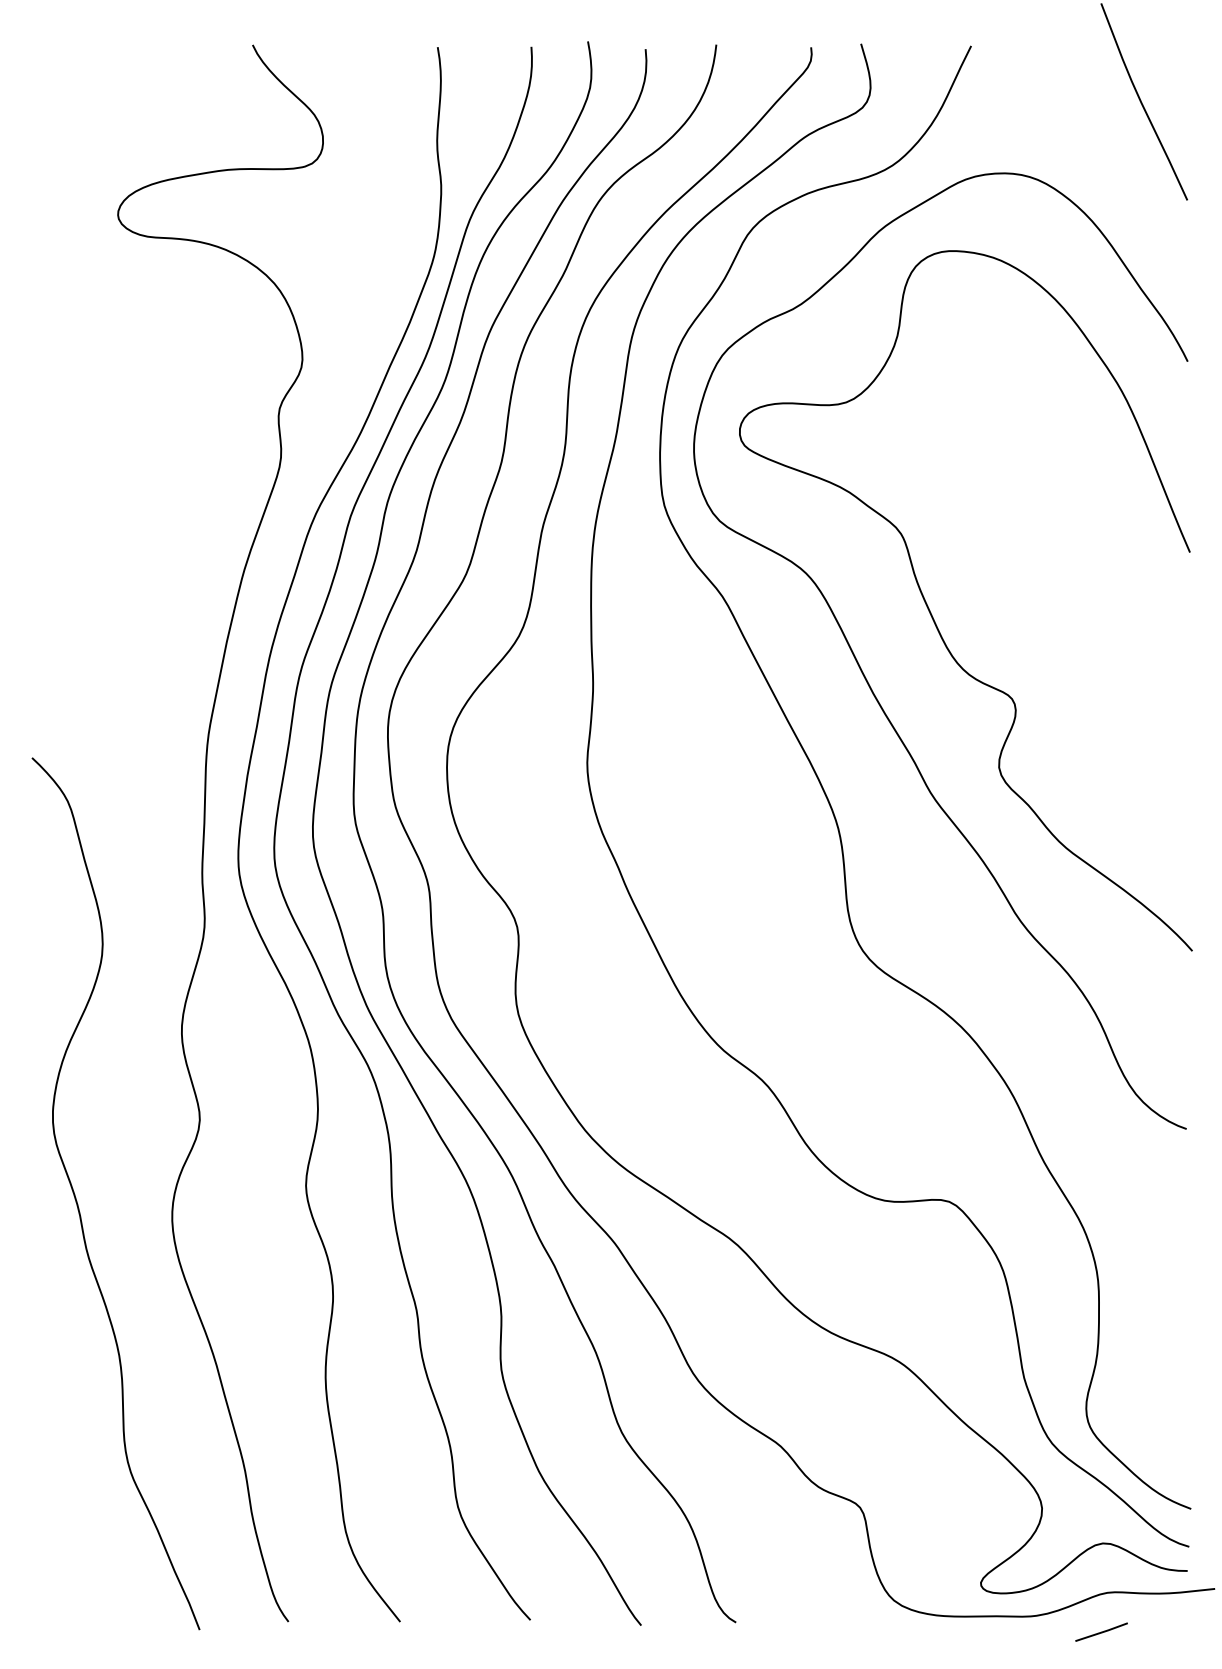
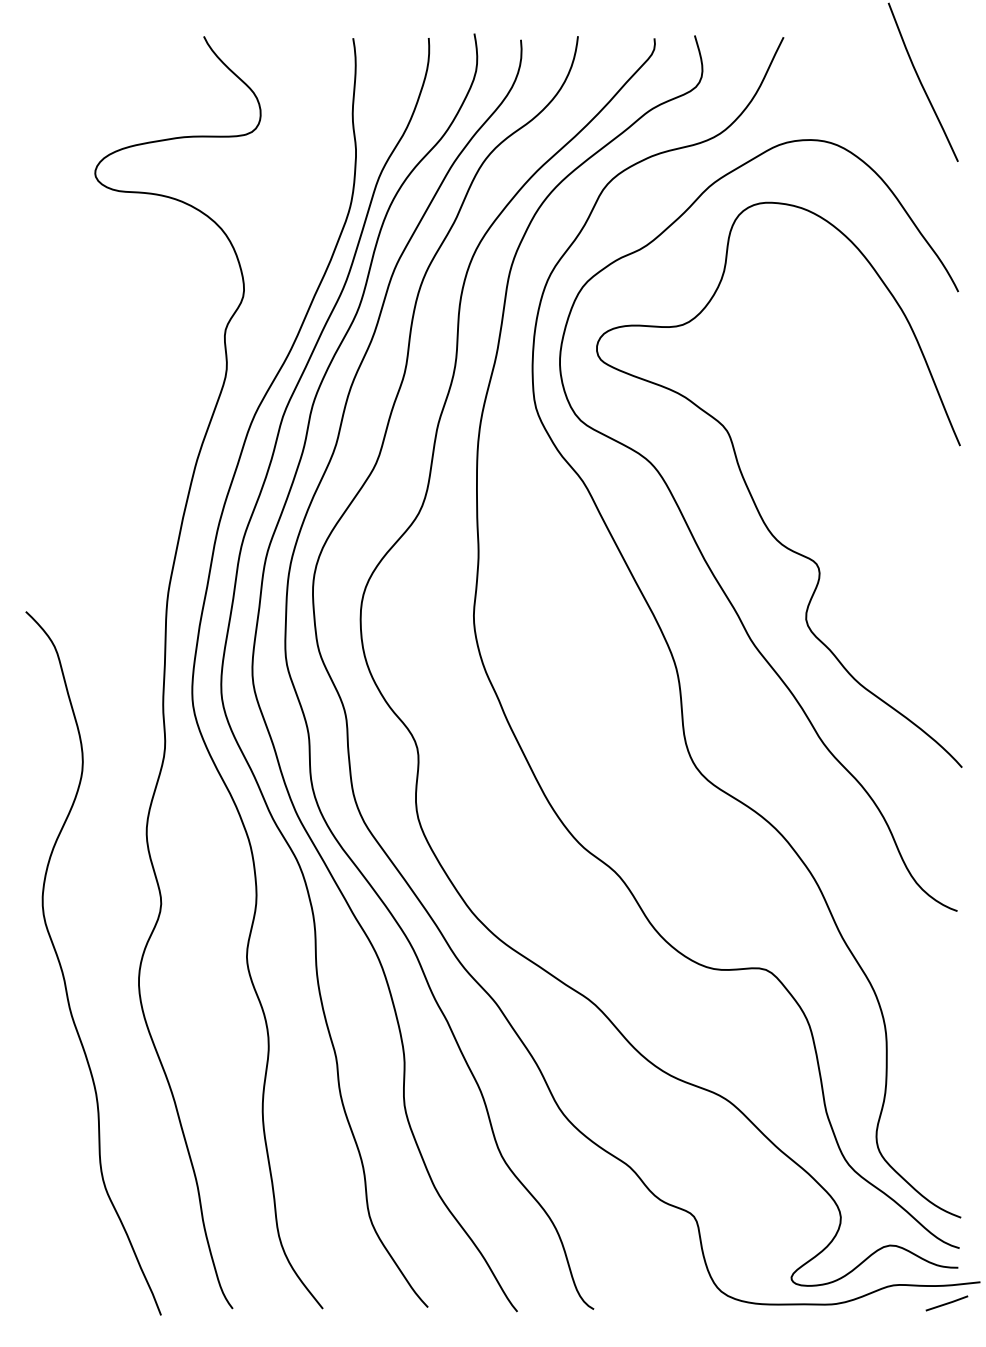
line: (1101, 1631) -> (946, 1302), moved

